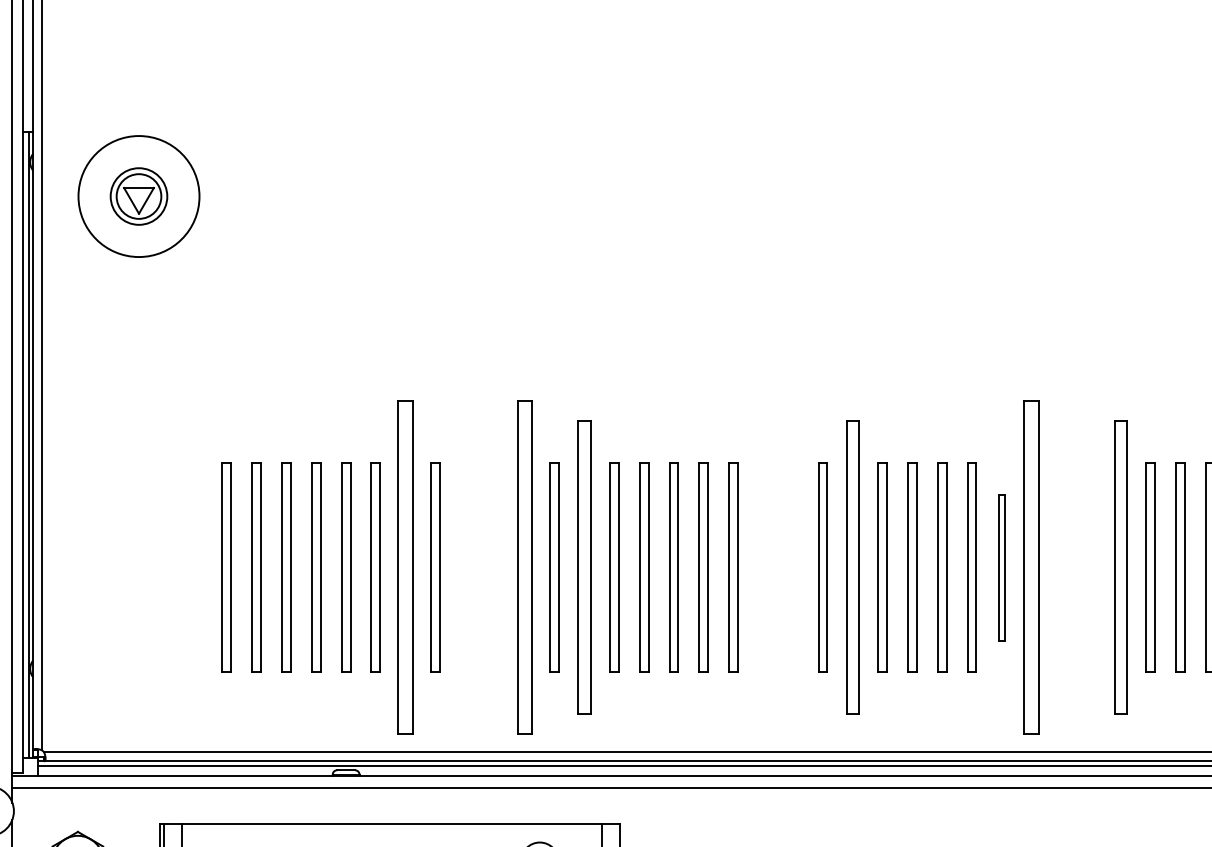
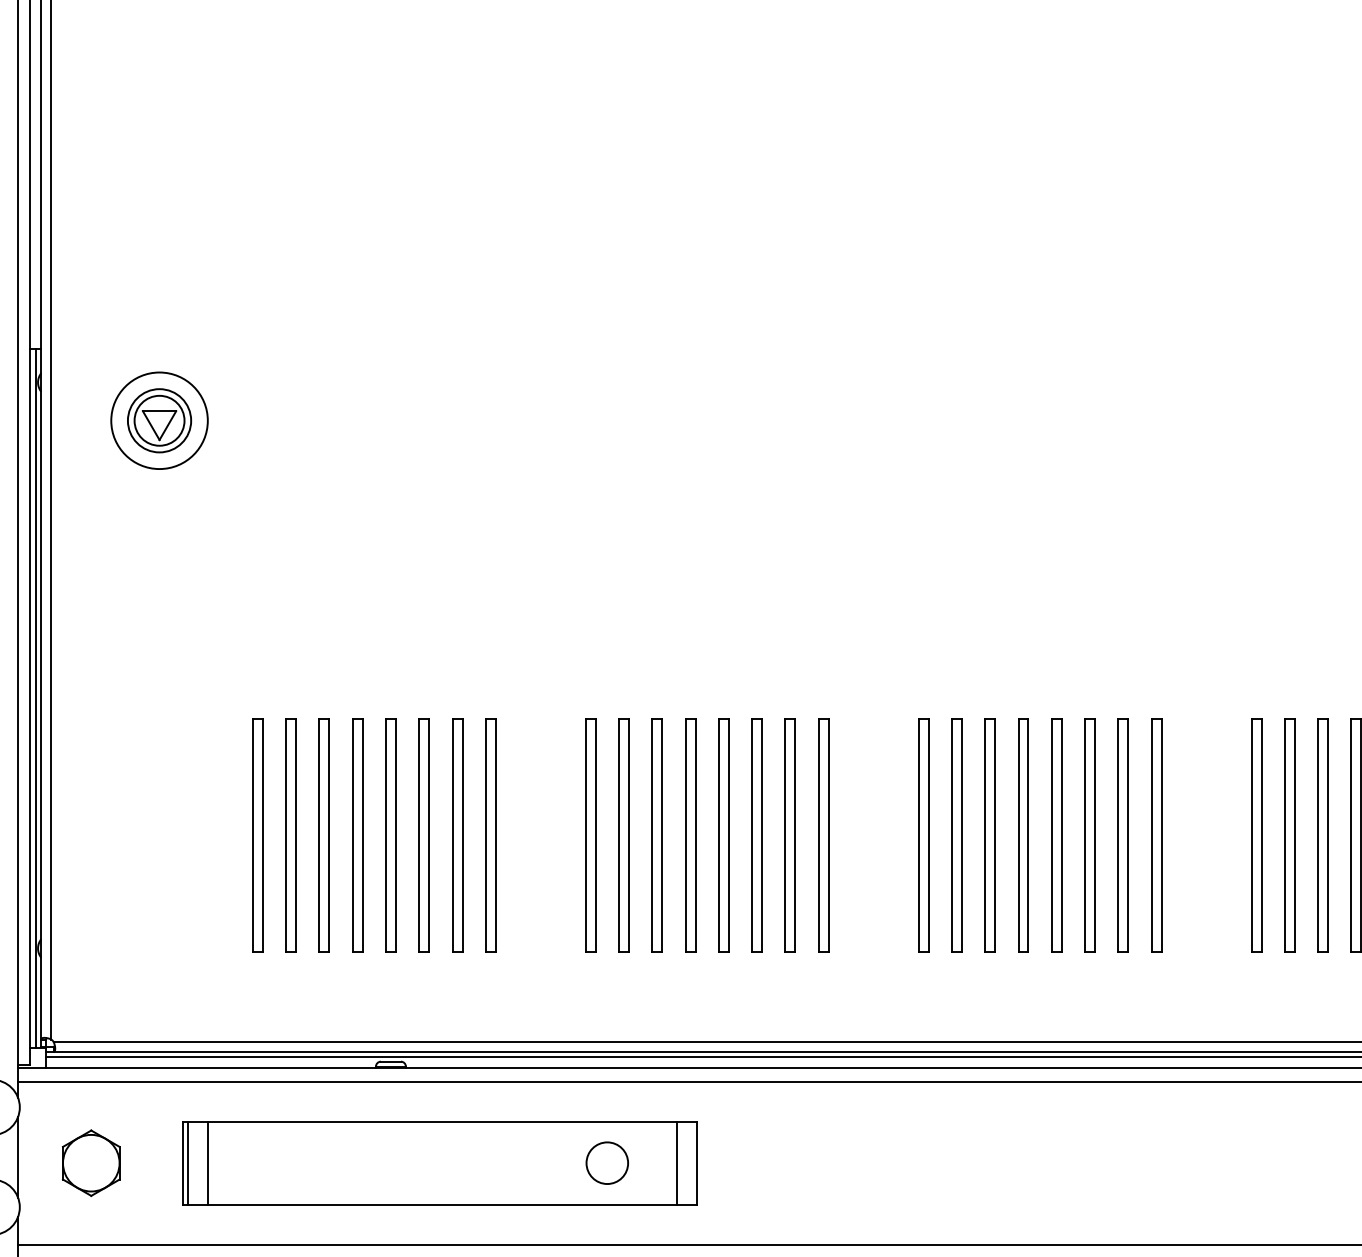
circle: (138, 196) -> (159, 420), size x0.71
part: (405, 567) -> (457, 835), size x0.62
part: (524, 567) -> (590, 835), size x0.62
part: (583, 567) -> (656, 835), size x0.71
part: (852, 567) -> (956, 835), size x0.71
part: (1001, 567) -> (1122, 835), size x1.43
part: (1031, 567) -> (1156, 835), size x0.62
part: (1120, 567) -> (1256, 835), size x0.71

